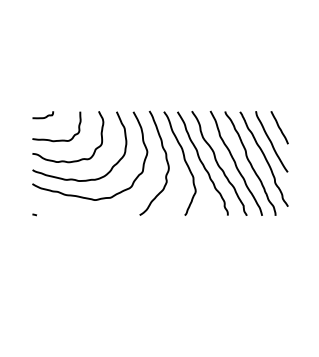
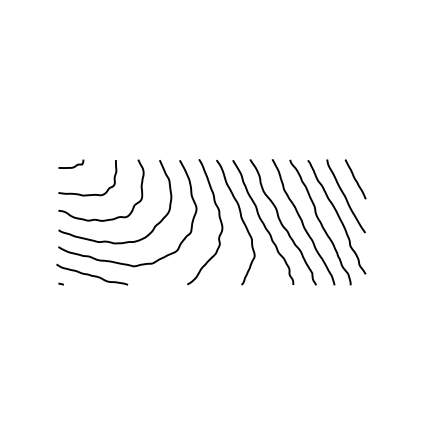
curve: (59, 206) -> (91, 274), added

